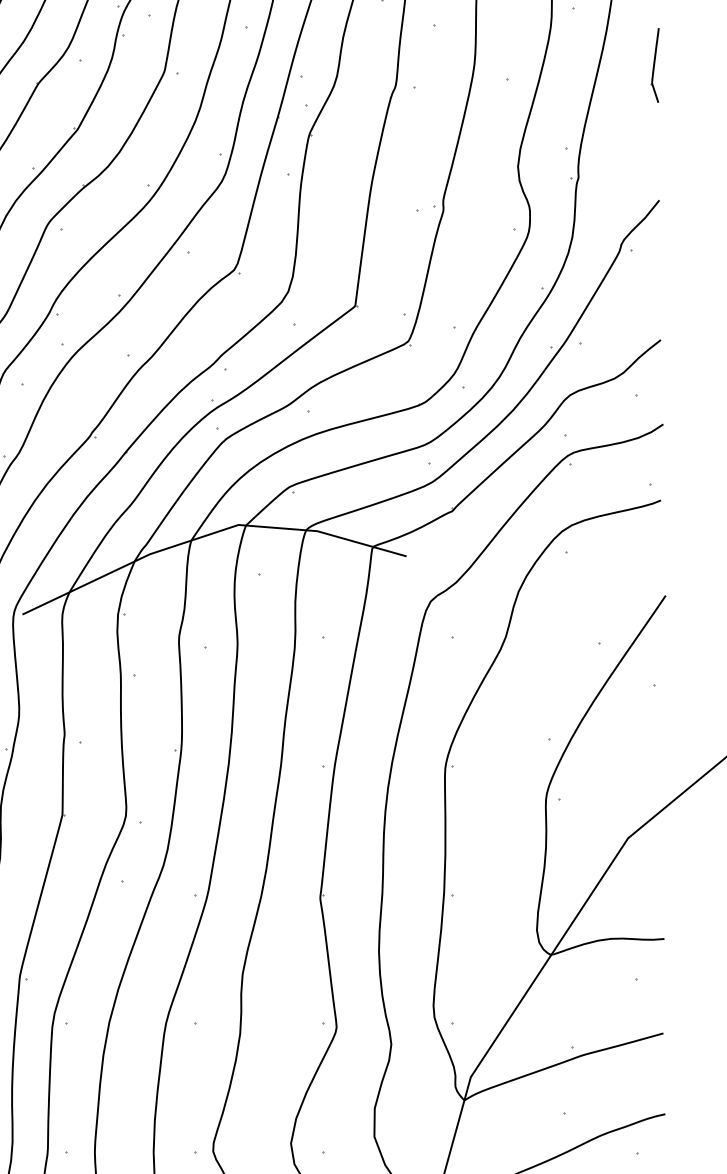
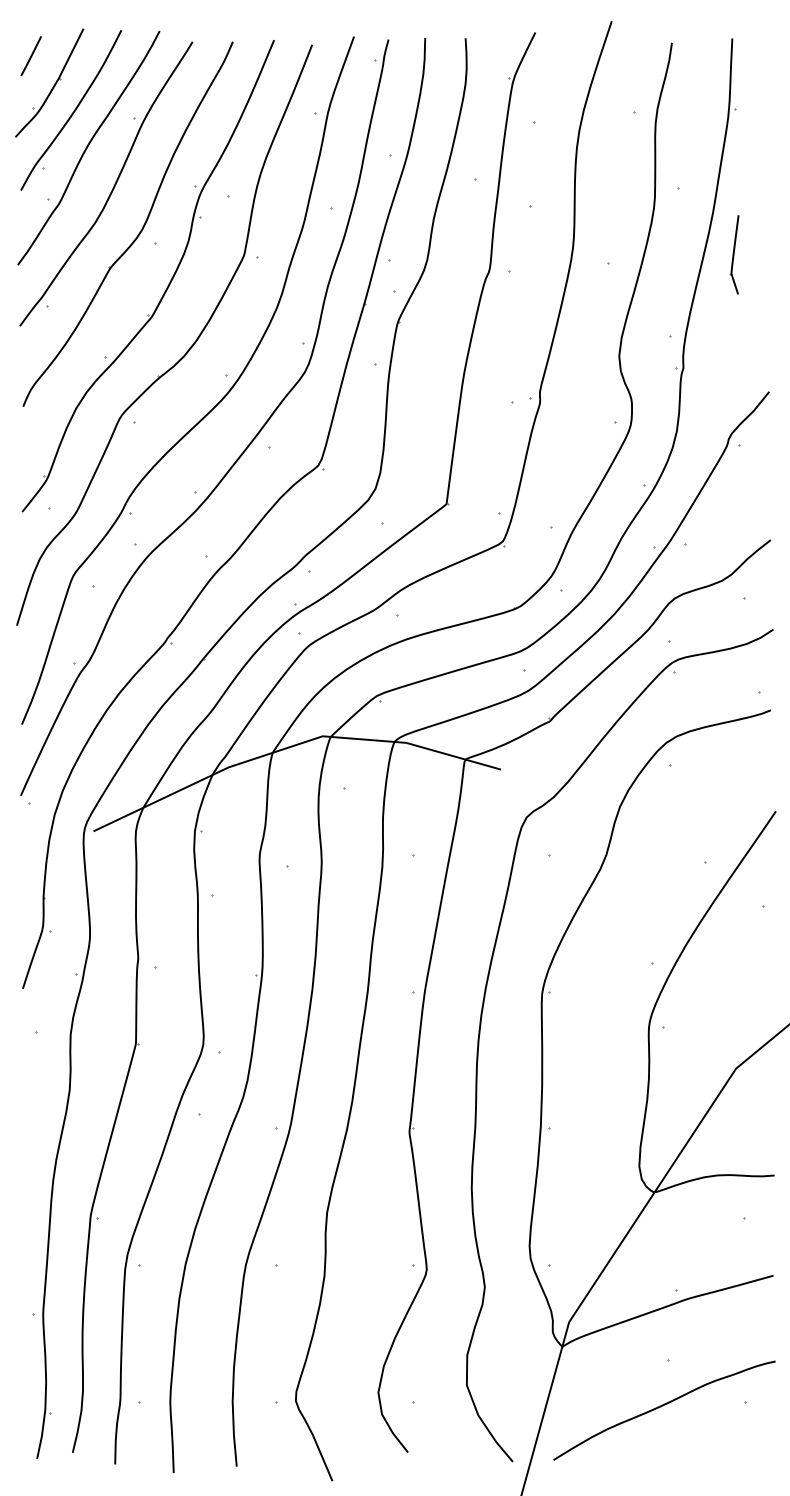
part: (654, 65) -> (734, 254), moved

